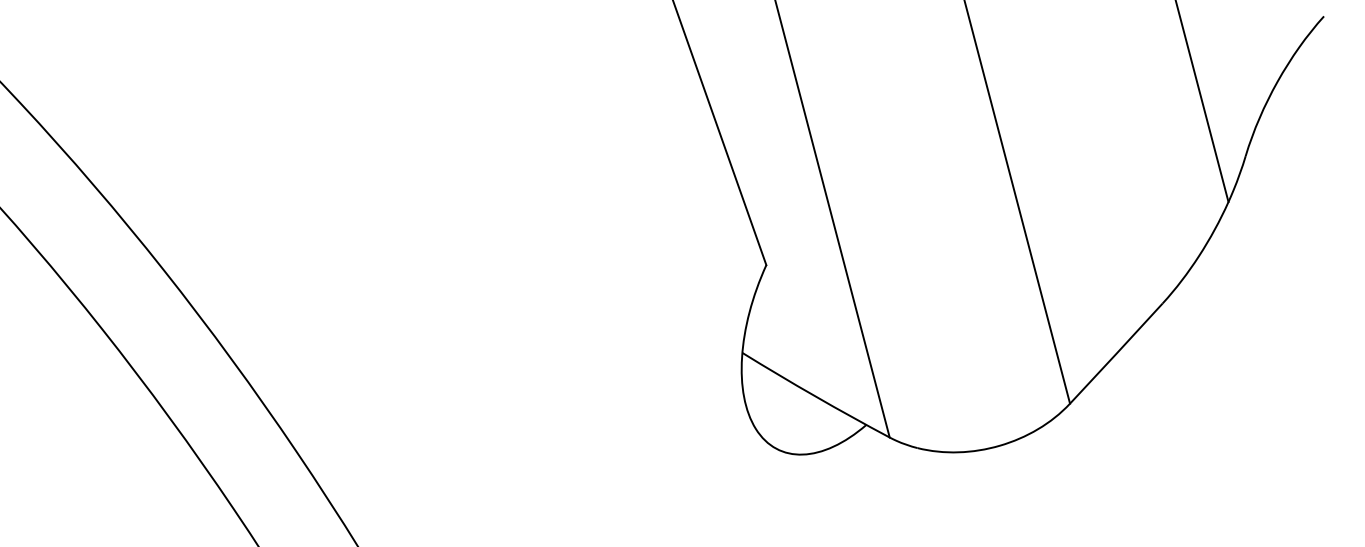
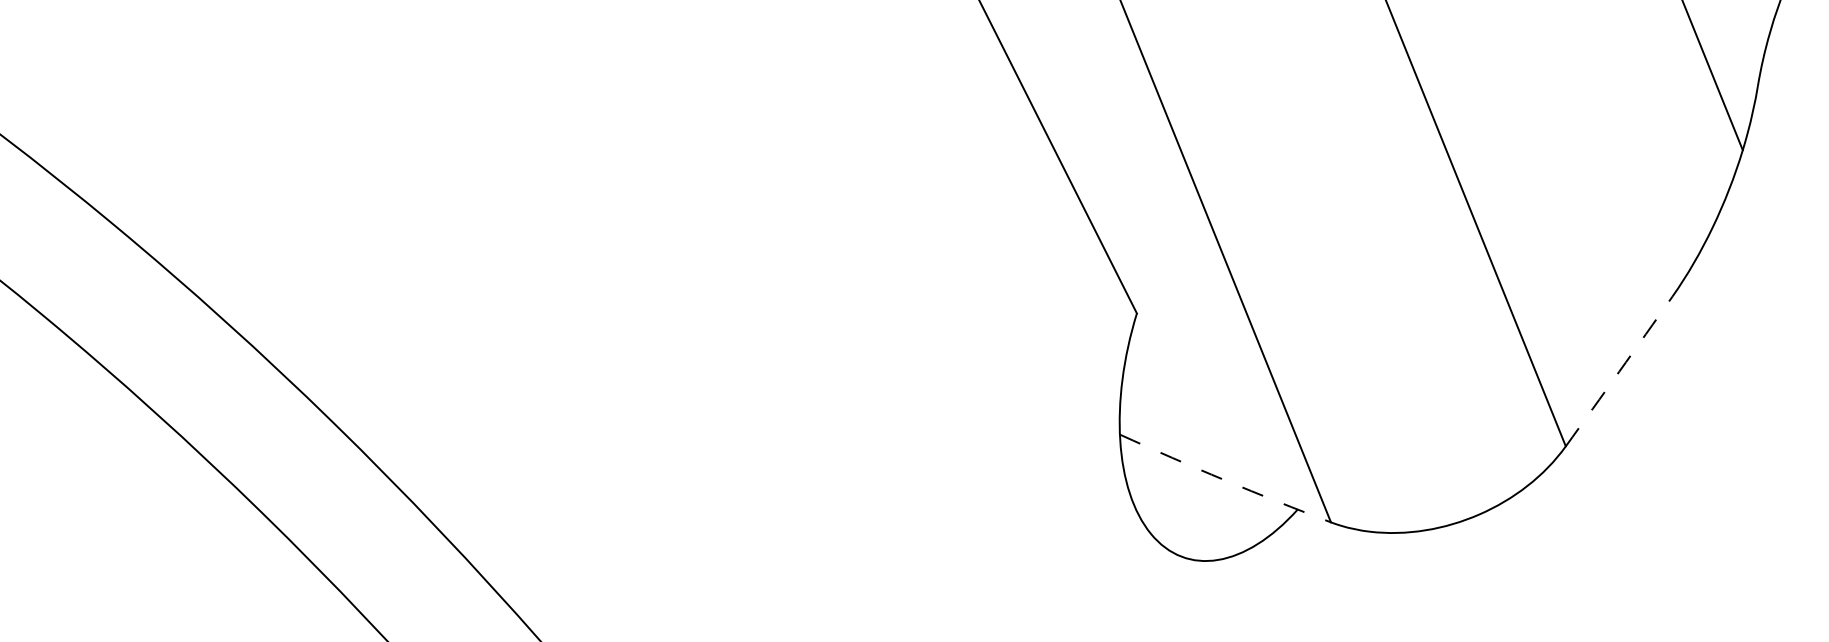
arc: (1116, 353) -> (1619, 371), solid -> dashed
arc: (815, 396) -> (1224, 480), solid -> dashed

